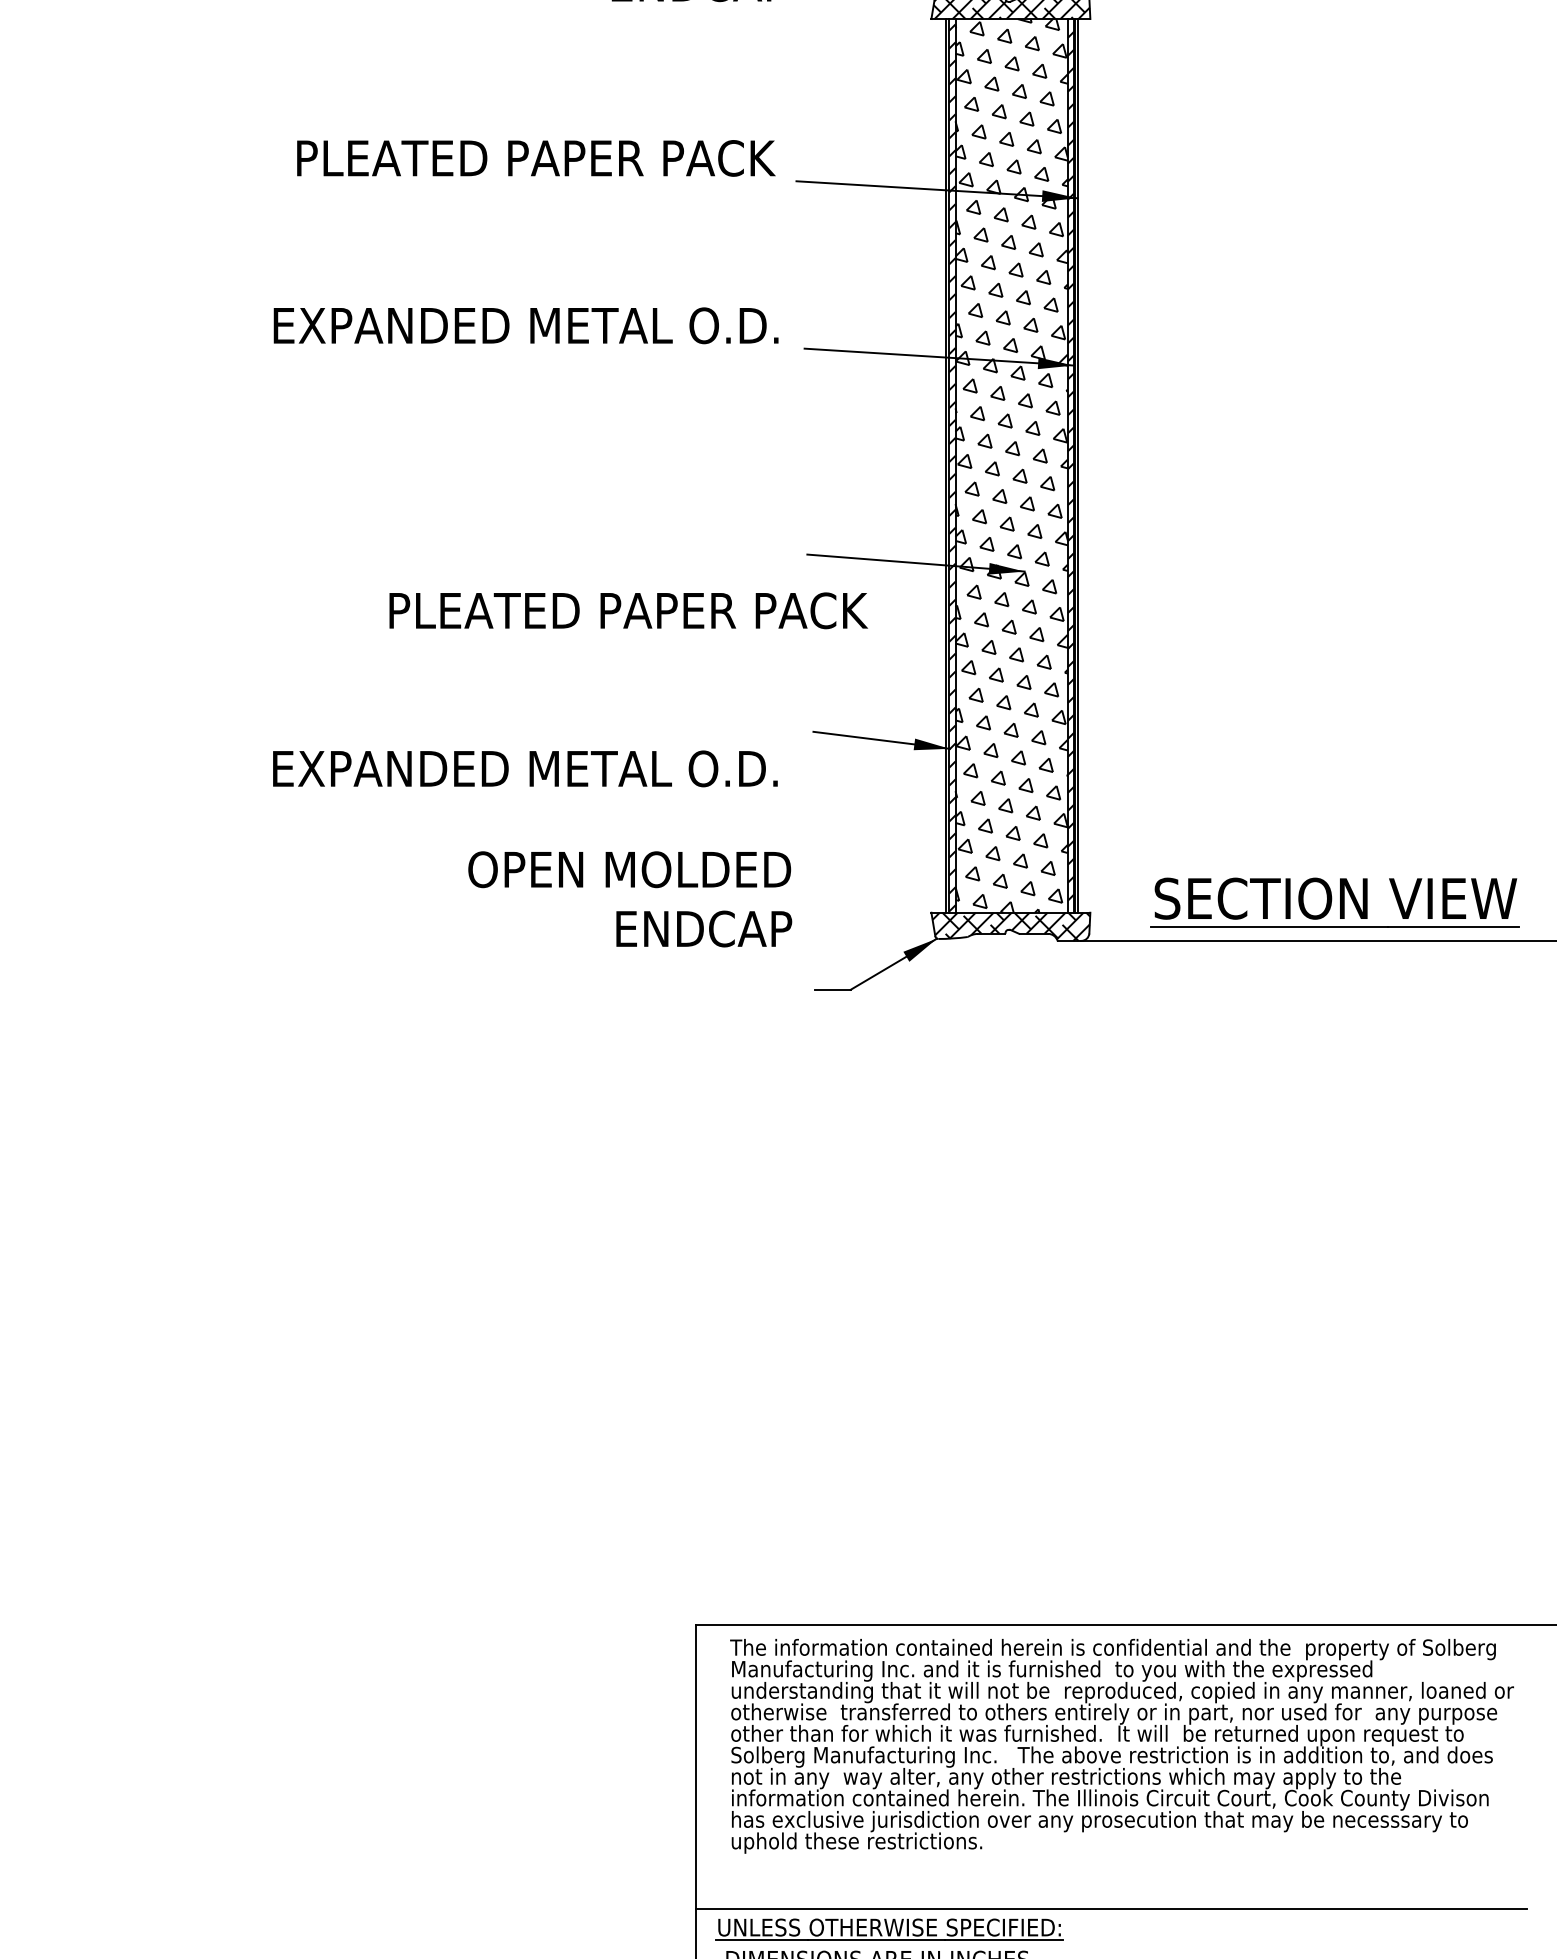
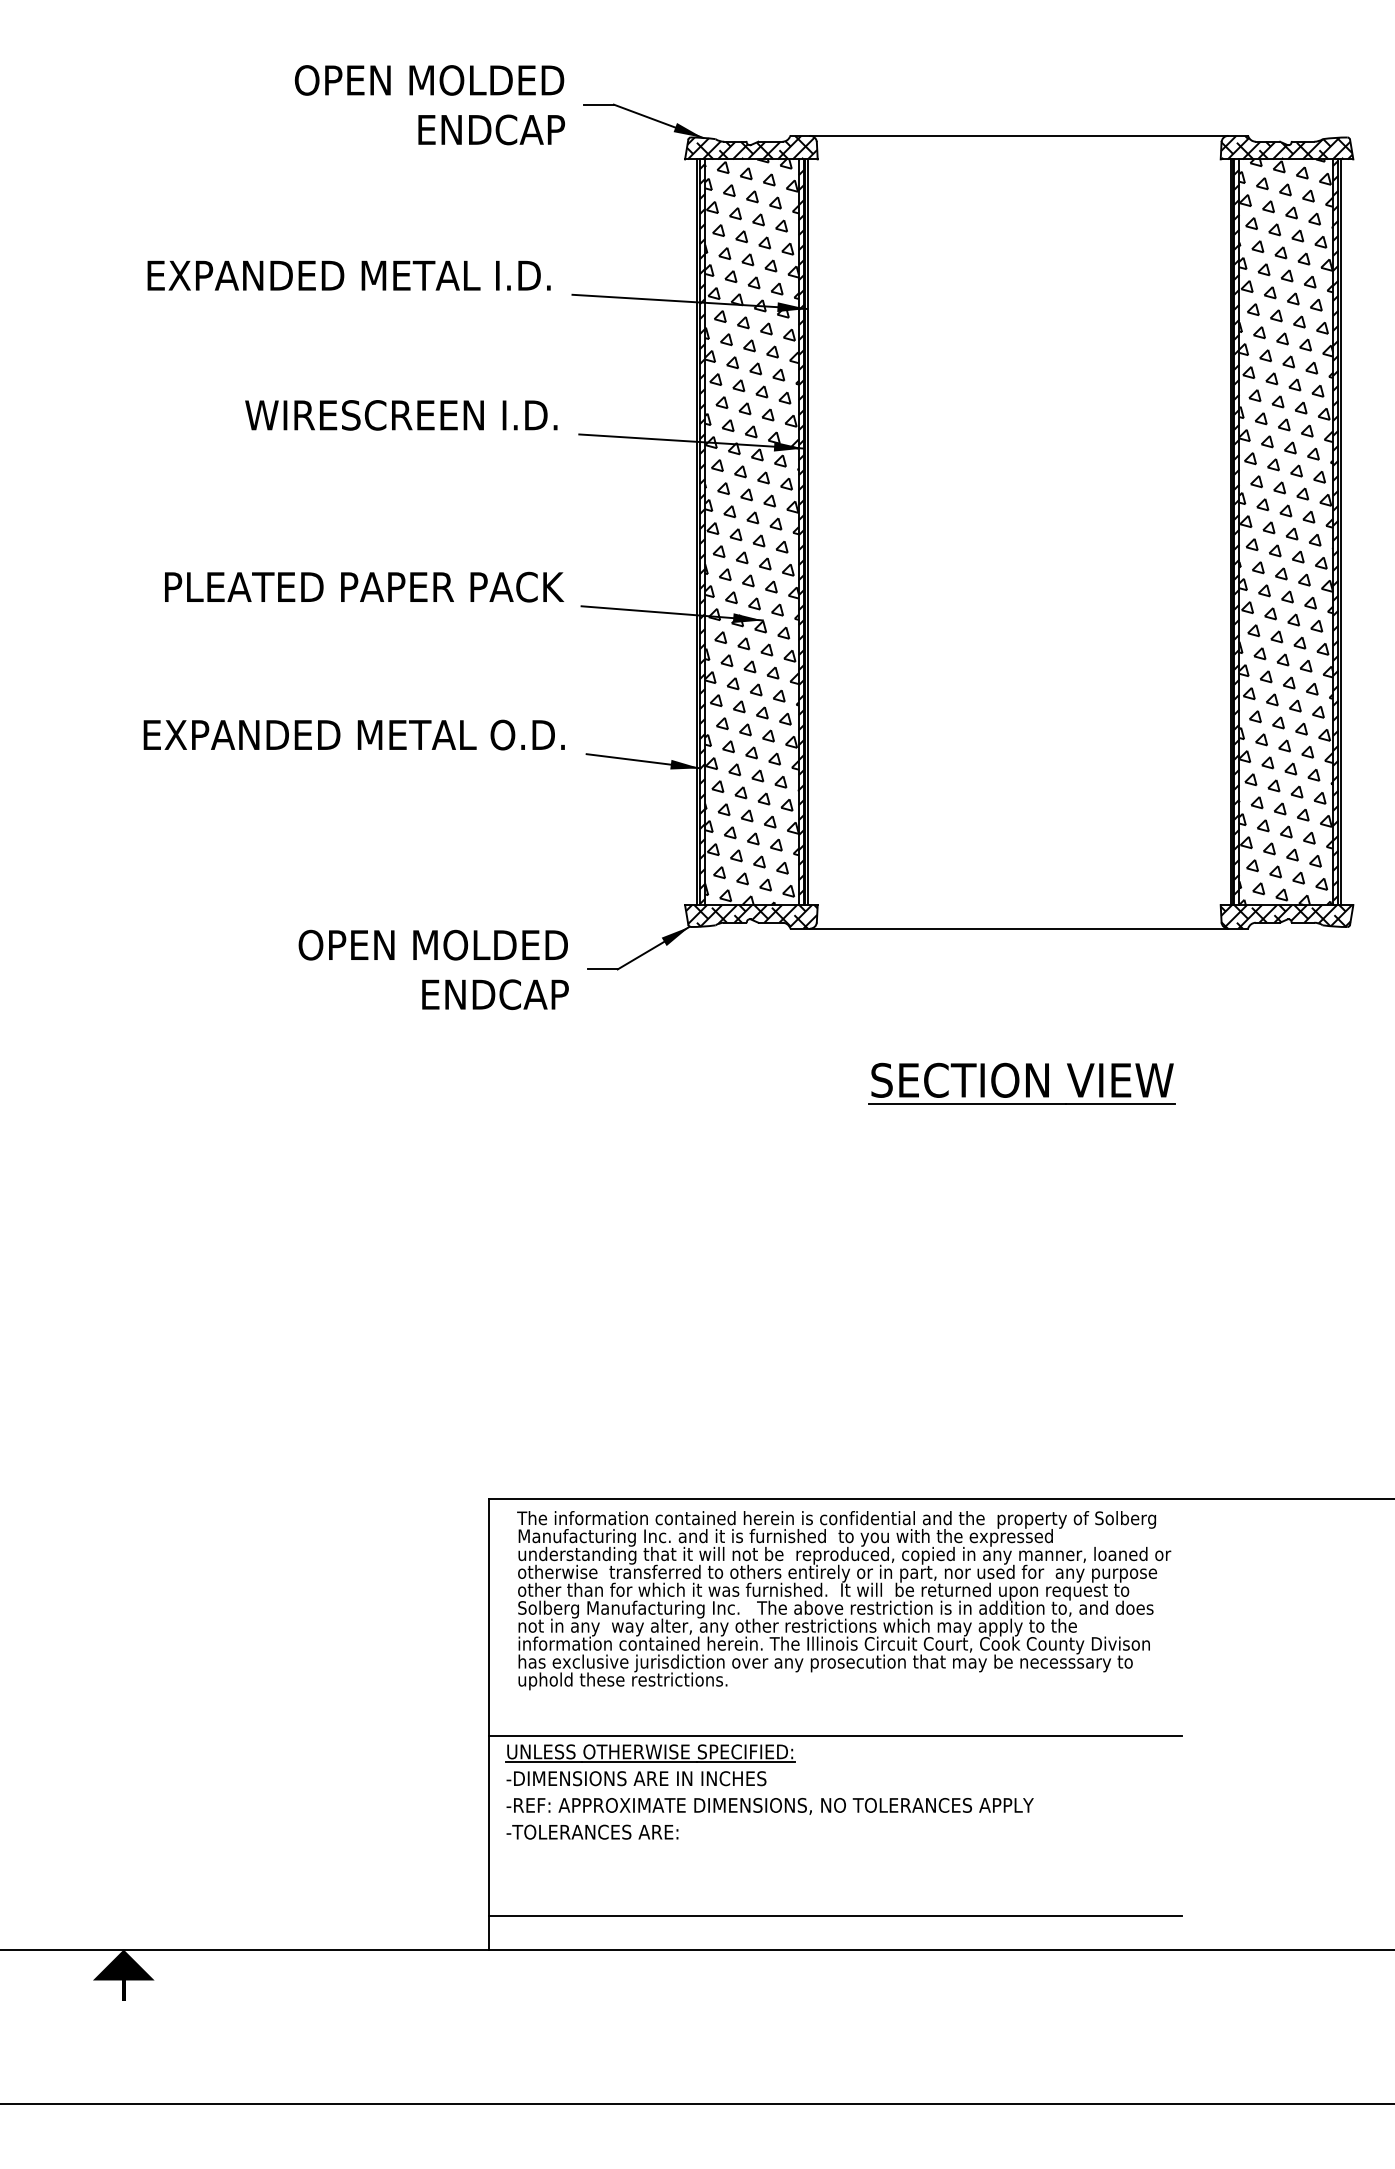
text: (531, 158) -> (351, 275), PLEATED PAPER PACK -> EXPANDED METAL I.D.
text: (495, 325) -> (321, 415), EXPANDED METAL O.D. -> WIRESCREEN I.D.
text: (628, 609) -> (364, 586), moved
text: (524, 768) -> (353, 734), moved
text: (629, 898) -> (433, 969), moved
part: (1334, 902) -> (1021, 1083), moved

